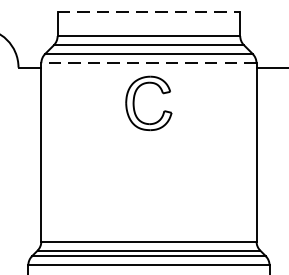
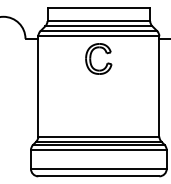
line: (150, 11) -> (99, 7), dashed -> solid
line: (148, 63) -> (98, 36), dashed -> solid

